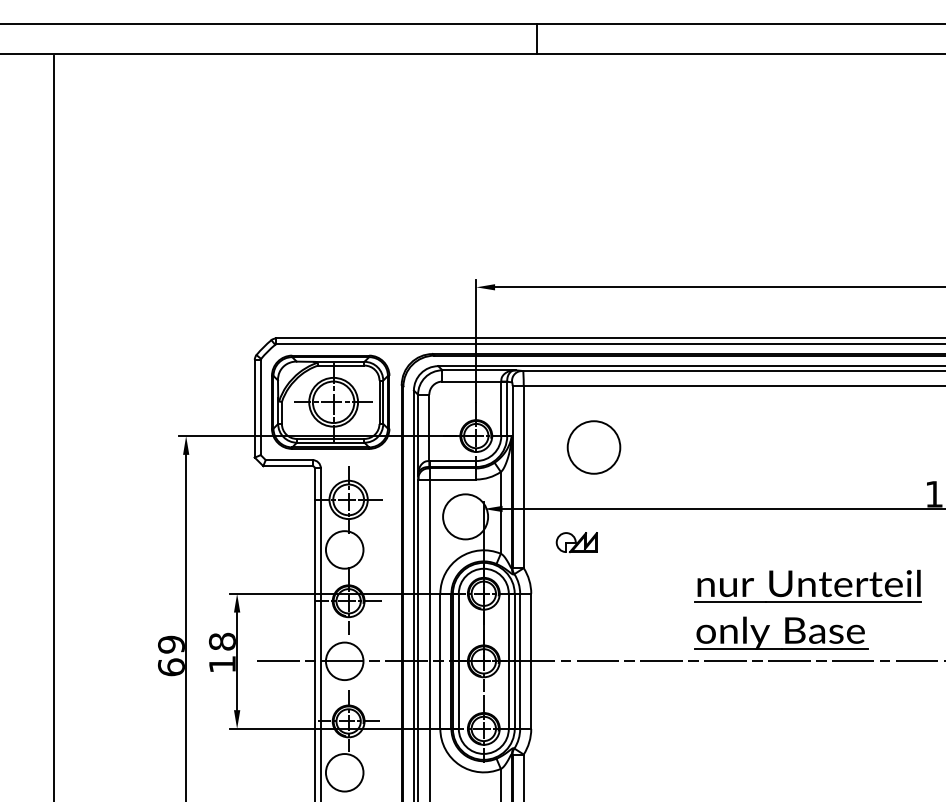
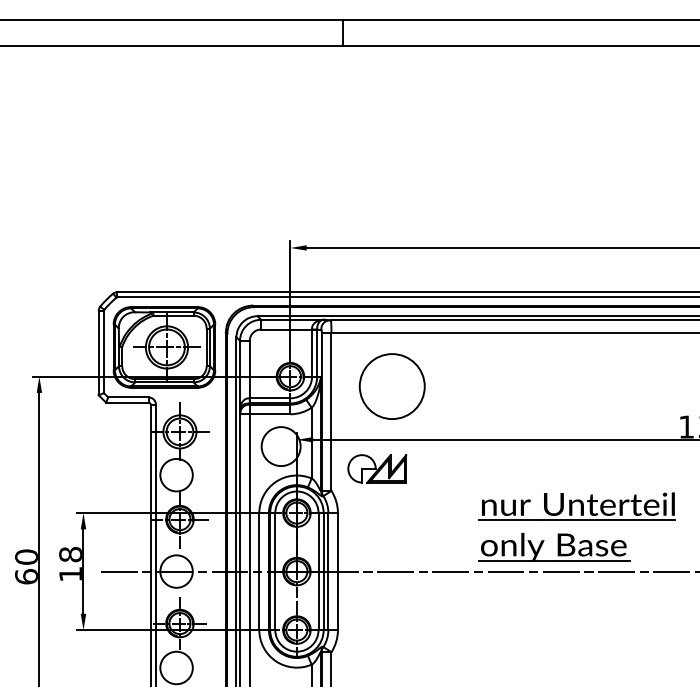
circle: (593, 447) -> (391, 386), size x1.43
part: (576, 542) -> (377, 468), size x1.67
text: (171, 644) -> (26, 557), 69 -> 60

